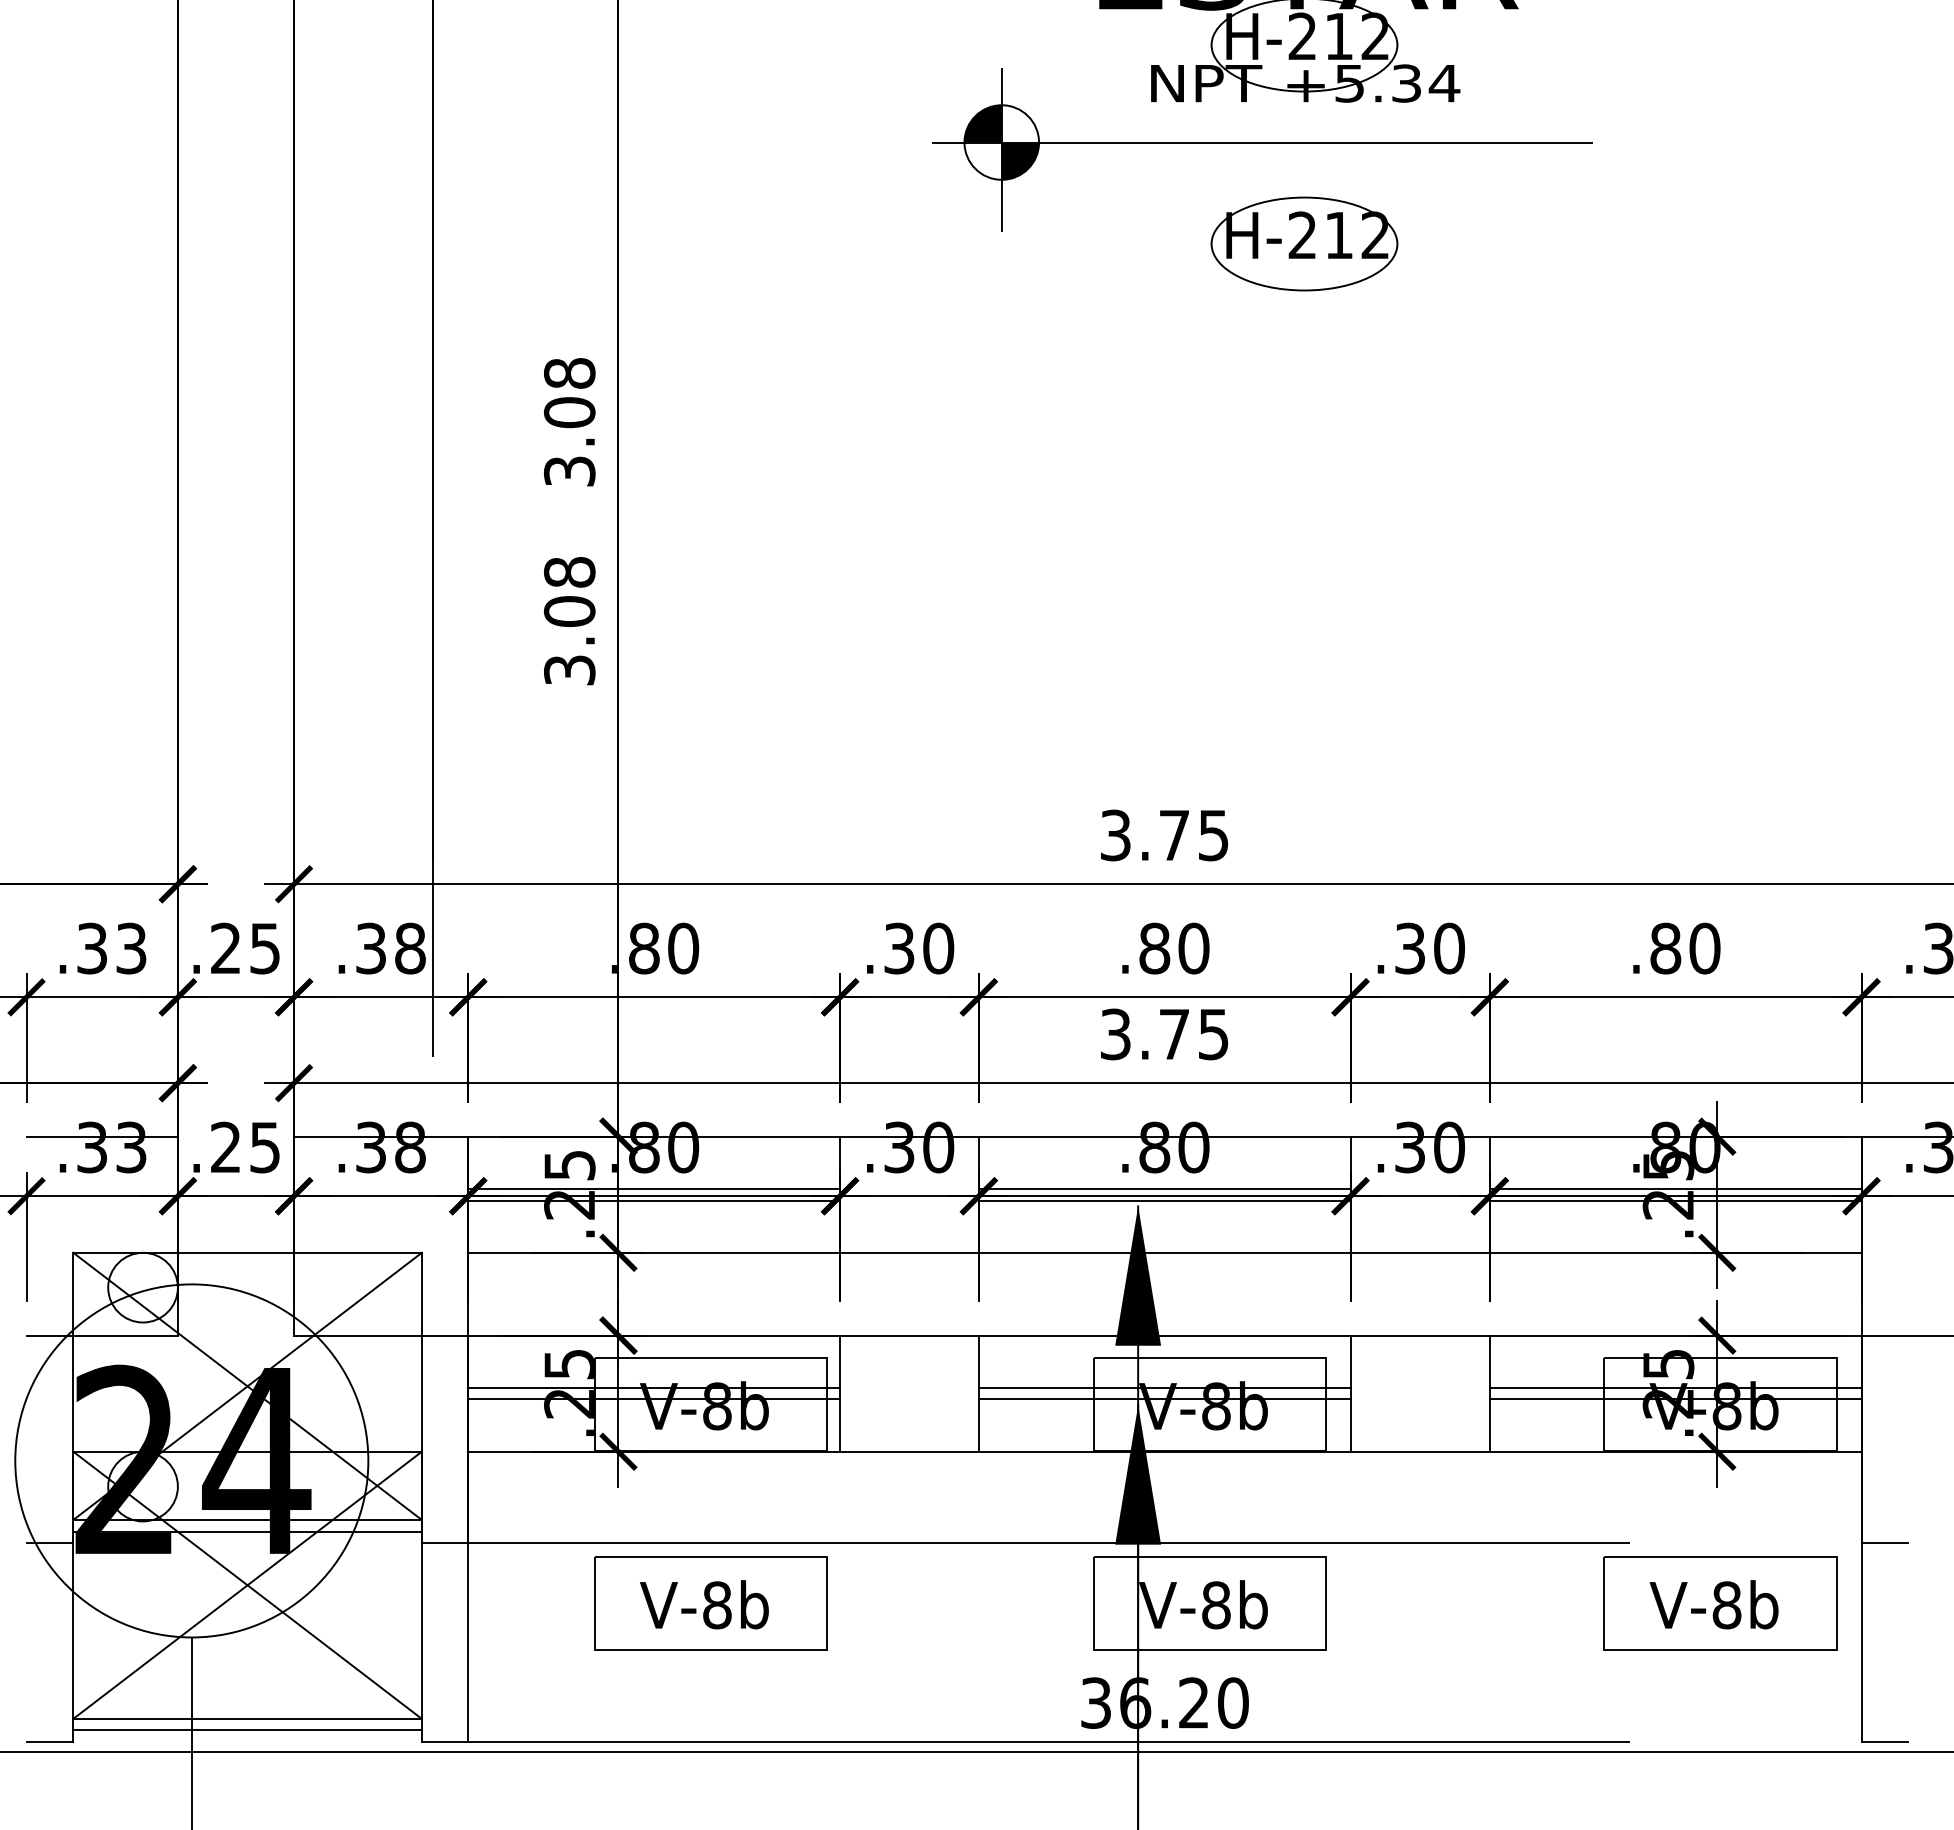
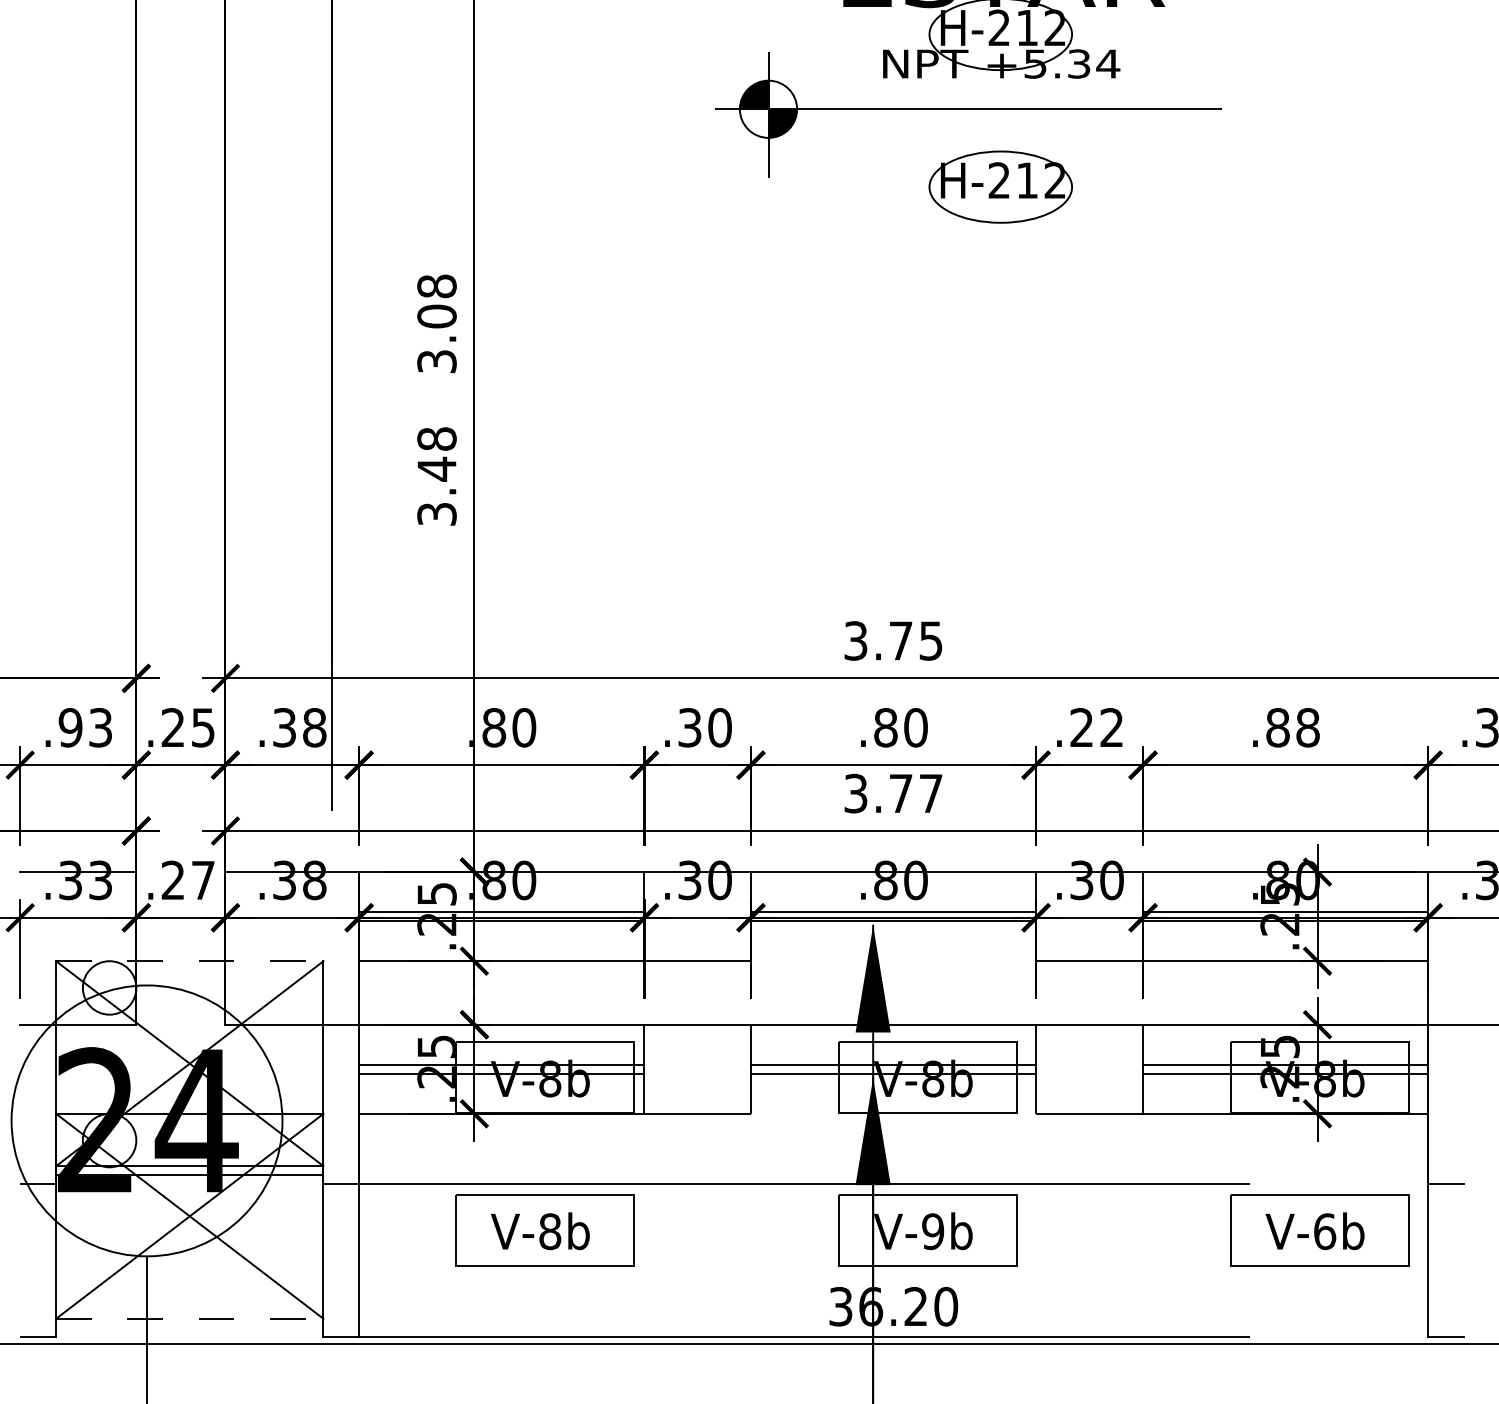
text: (569, 611) -> (436, 469), 3.08 -> 3.48
text: (91, 948) -> (70, 727), .33 -> .93
text: (1429, 948) -> (1096, 727), .30 -> .22
text: (1704, 948) -> (1307, 727), .80 -> .88
text: (1213, 1034) -> (930, 793), 3.75 -> 3.77
text: (264, 1147) -> (202, 880), .25 -> .27
line: (248, 1252) -> (190, 960), solid -> dashed
line: (1164, 1252) -> (893, 960), removed
line: (1164, 1451) -> (893, 1113), removed
text: (1215, 1605) -> (932, 1231), V-8b -> V-9b
text: (1726, 1605) -> (1324, 1231), V-8b -> V-6b
line: (248, 1718) -> (190, 1318), solid -> dashed
line: (247, 1730) -> (189, 1327), removed

